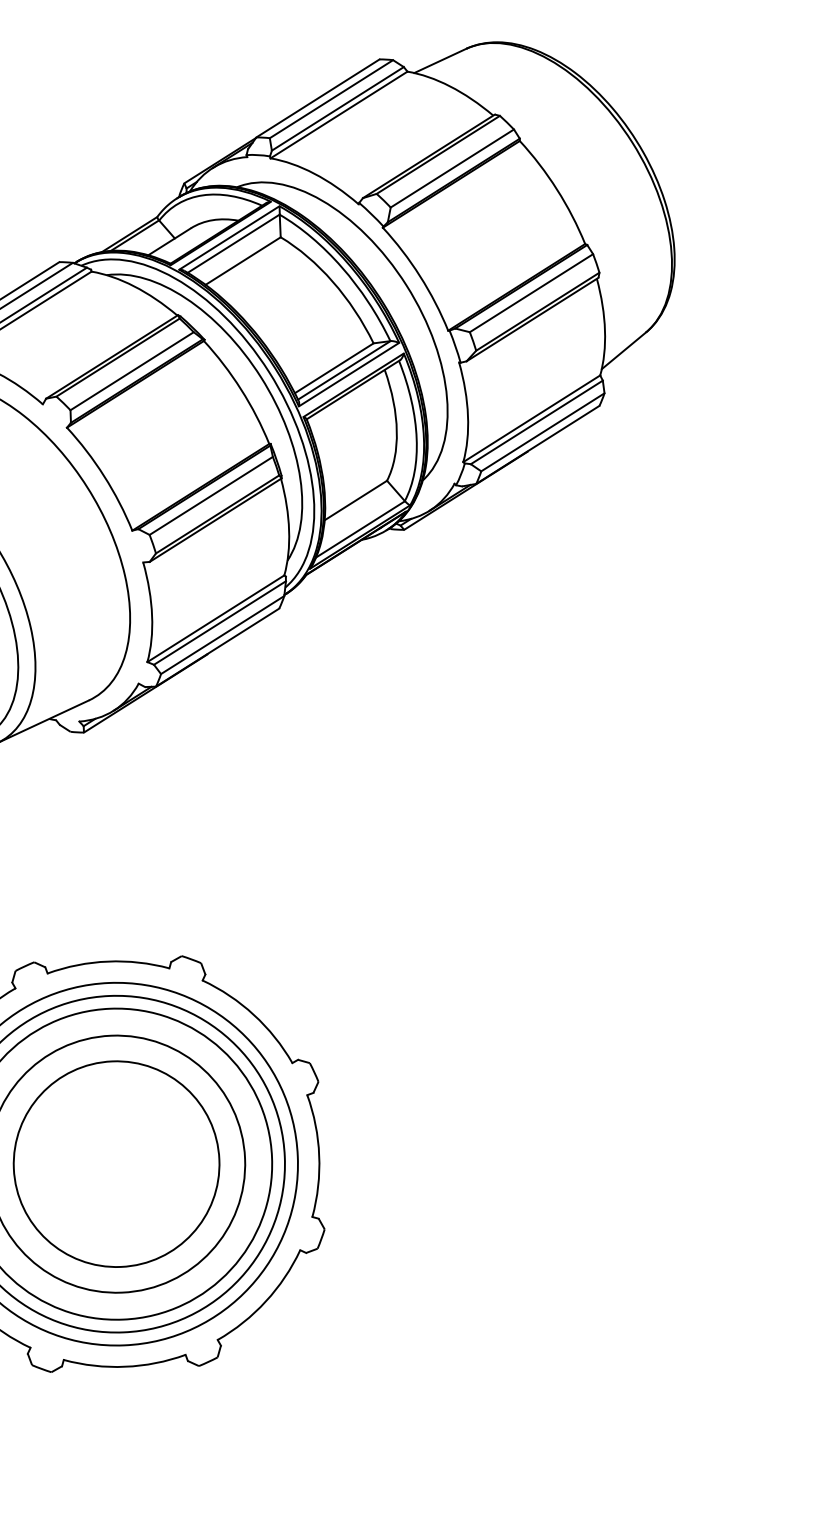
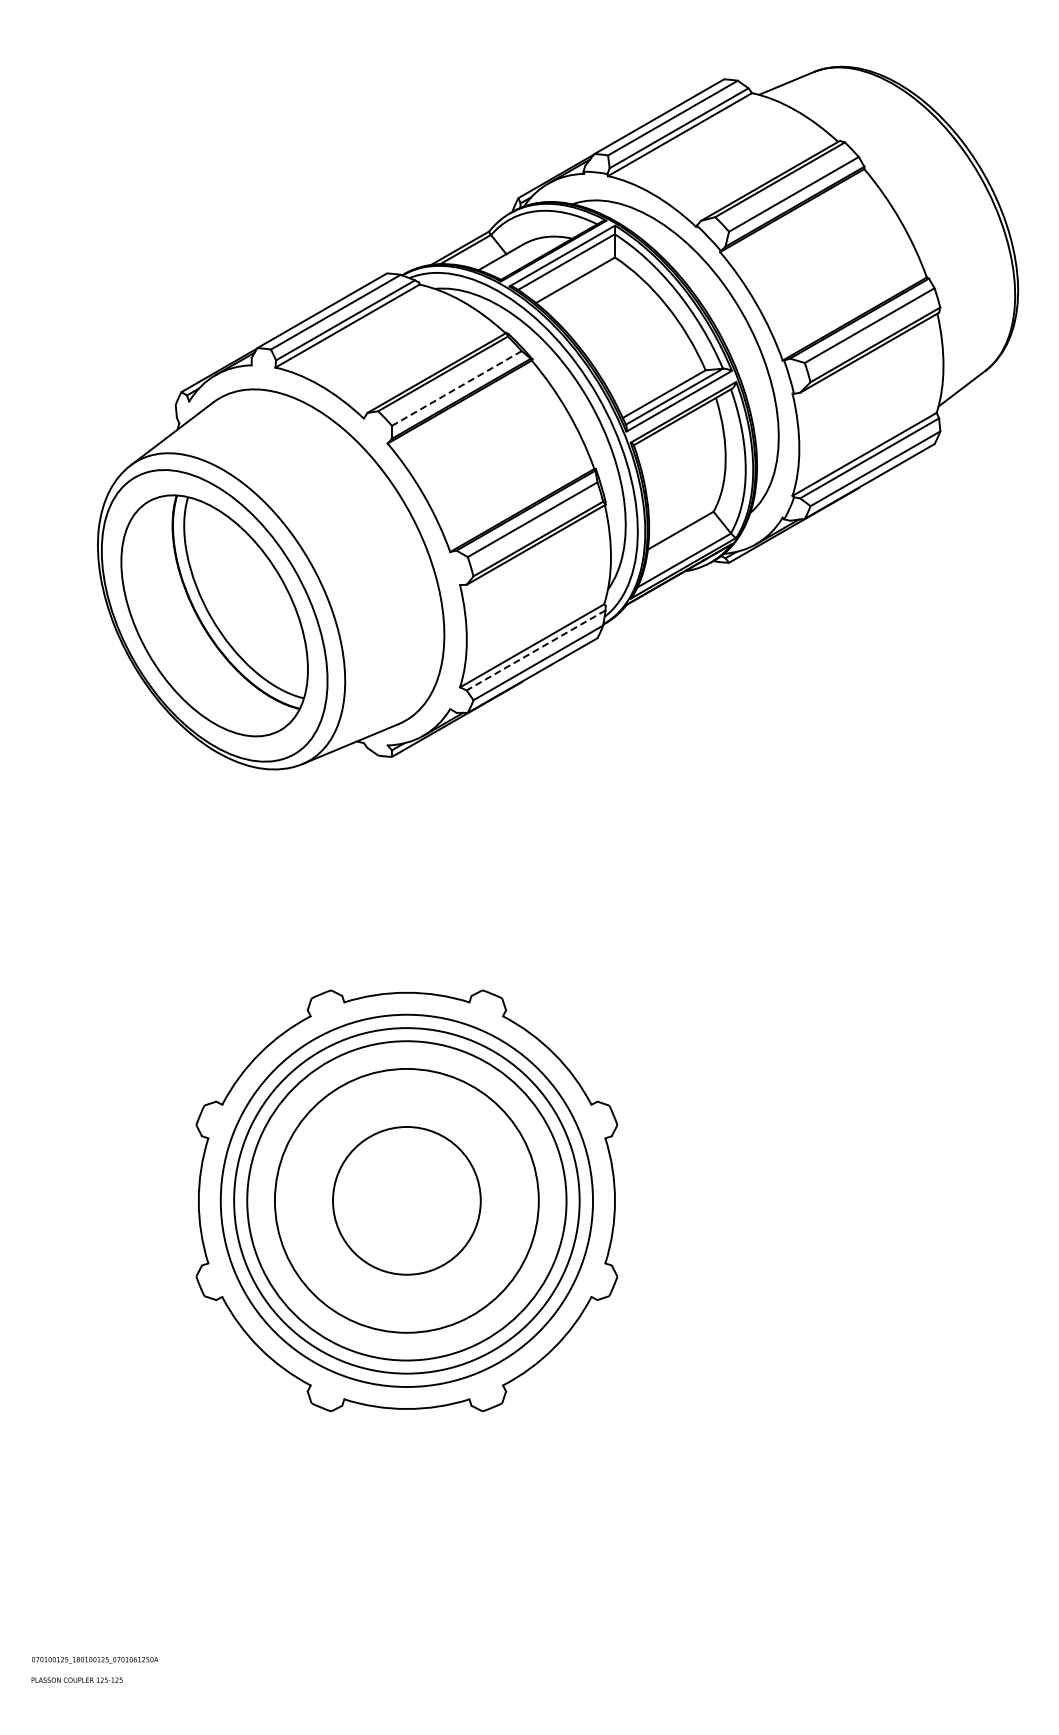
line: (131, 371) -> (456, 388), solid -> dashed
line: (219, 623) -> (535, 650), solid -> dashed
circle: (116, 1163) -> (406, 1200), size x0.7

